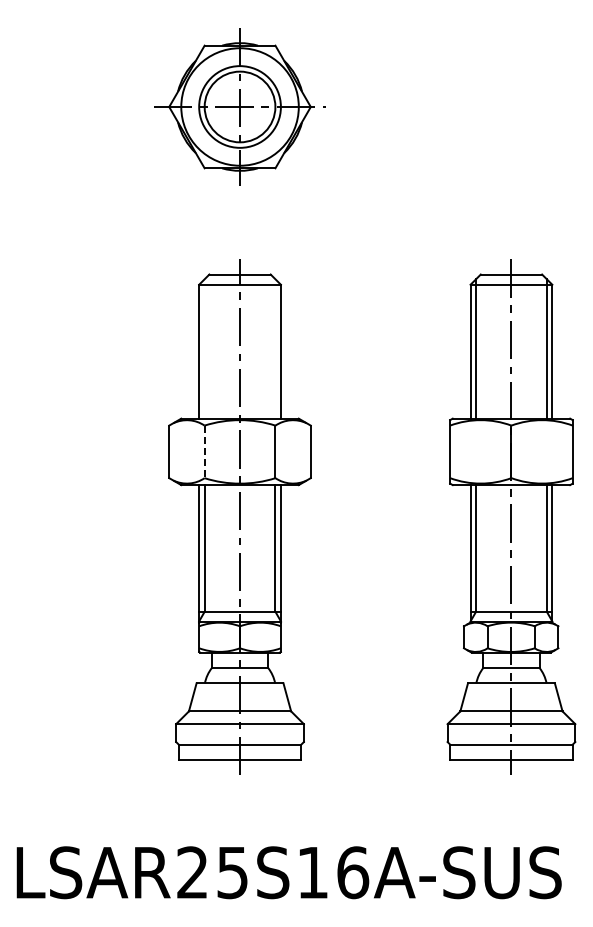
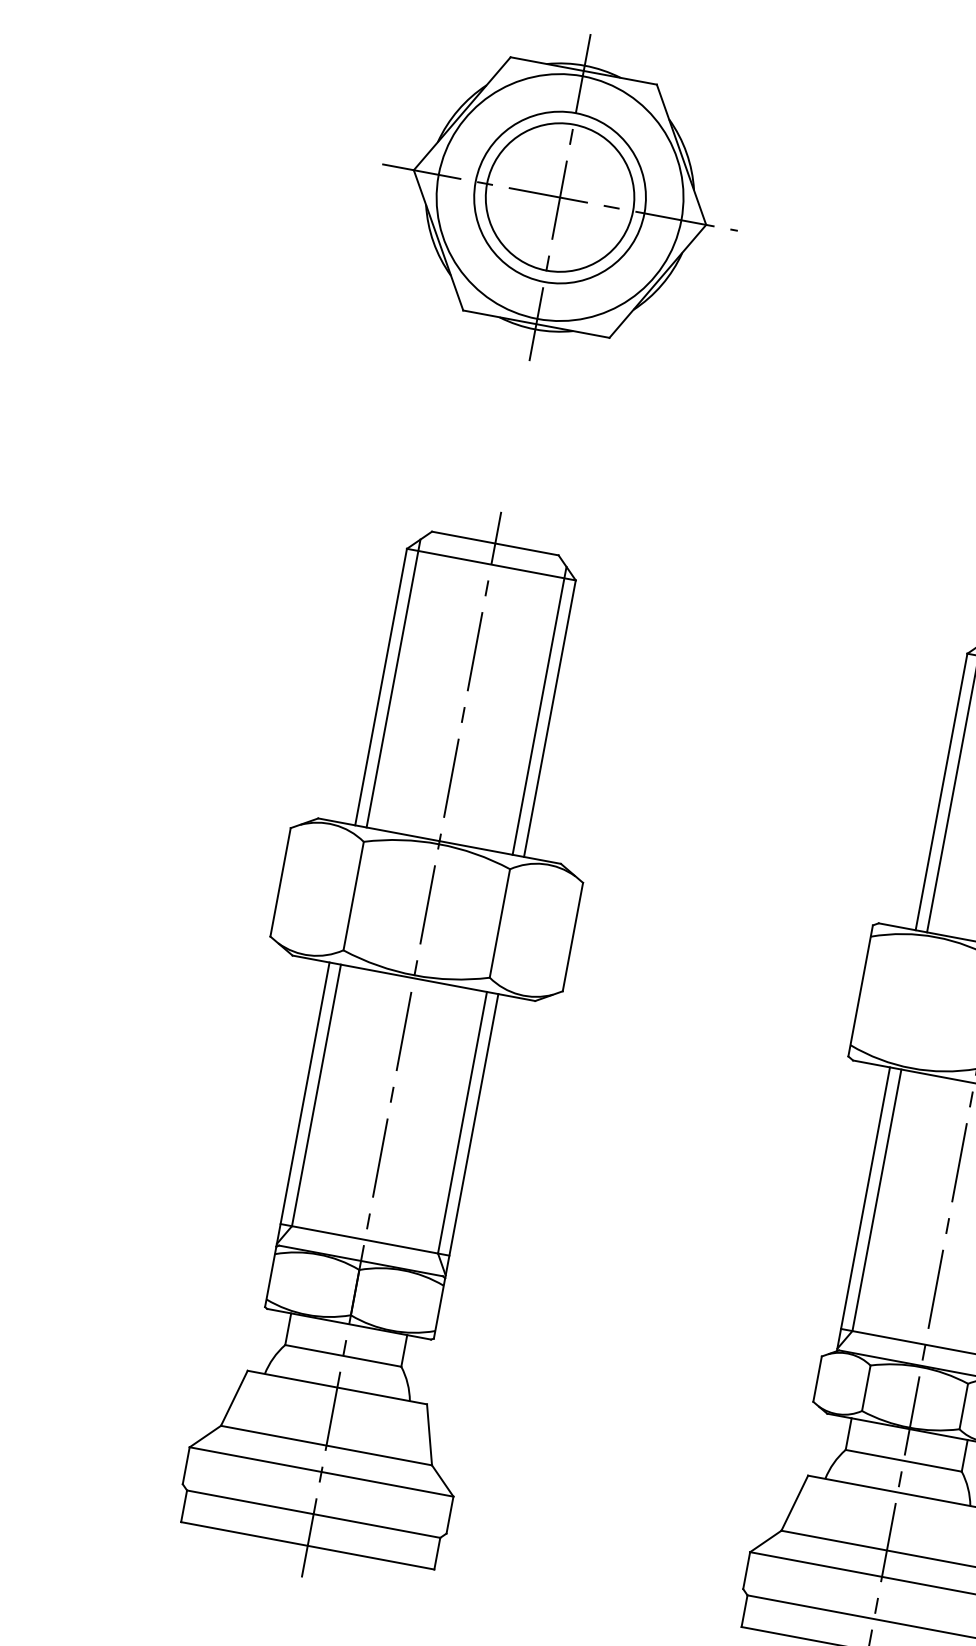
line: (204, 348) -> (393, 682), added
line: (275, 348) -> (539, 709), added
line: (204, 452) -> (353, 897), dashed -> solid

